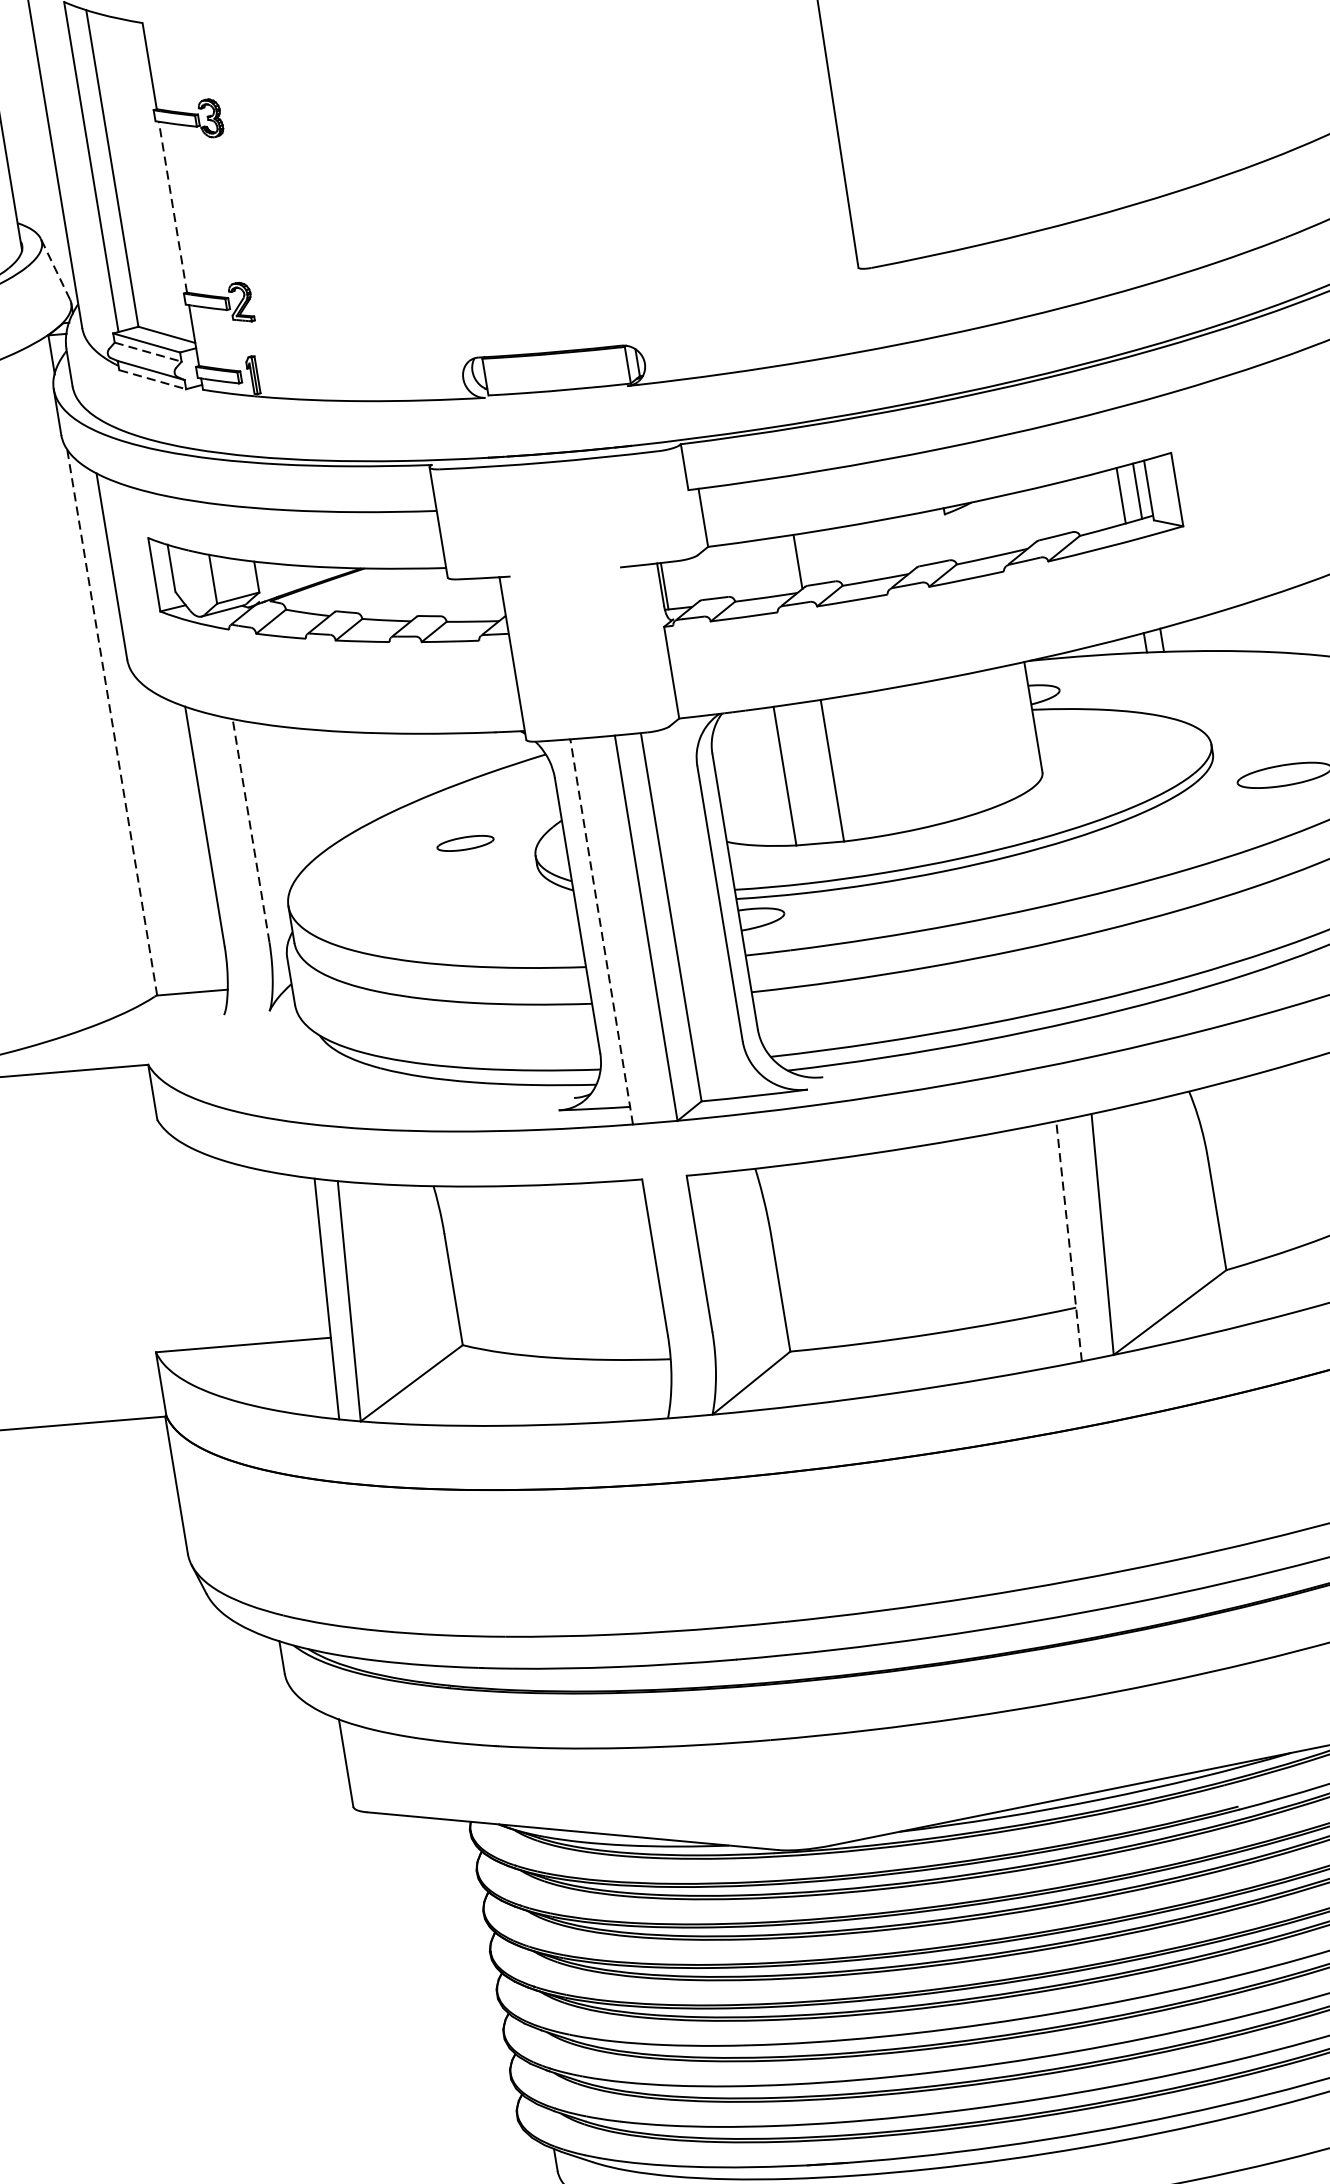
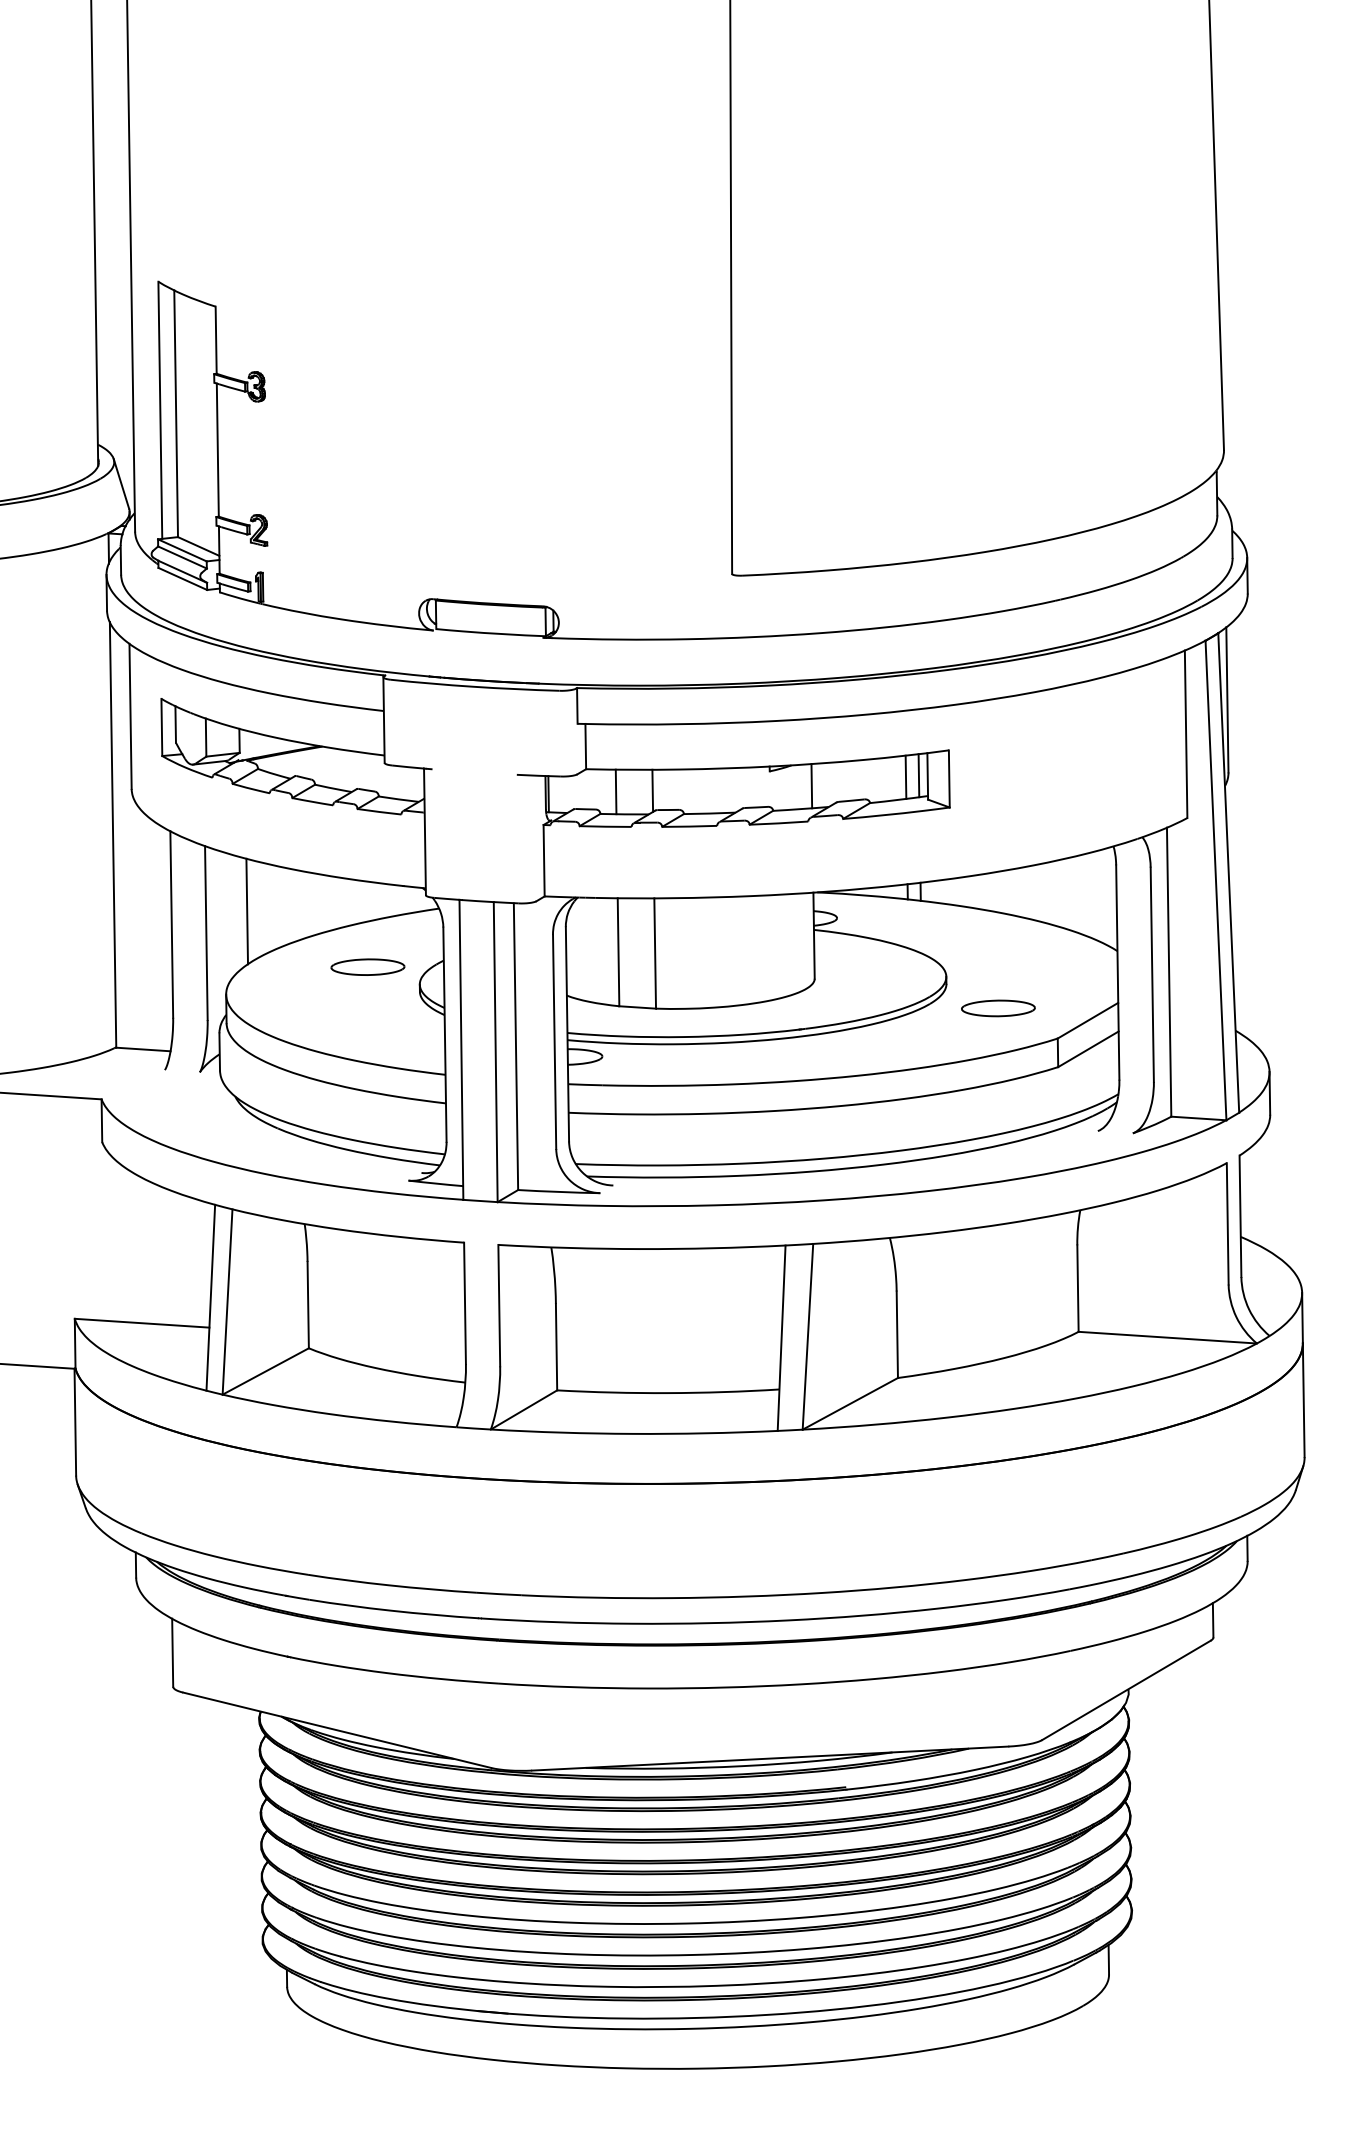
line: (172, 207) -> (217, 450), dashed -> solid
line: (55, 268) -> (121, 483), dashed -> solid
line: (148, 352) -> (182, 557), dashed -> solid
line: (152, 379) -> (182, 578), dashed -> solid
line: (1001, 525) -> (811, 786), added
line: (750, 569) -> (615, 791), added
line: (112, 721) -> (113, 834), dashed -> solid
line: (299, 795) -> (247, 911), added
line: (251, 831) -> (206, 933), dashed -> solid
part: (464, 842) -> (367, 966), size x1.67
line: (601, 931) -> (461, 1049), dashed -> solid
line: (1068, 1241) -> (781, 1338), dashed -> solid

